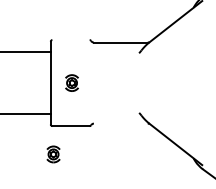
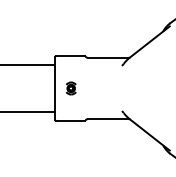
line: (71, 39) -> (70, 55), added
line: (119, 124) -> (107, 119), added
part: (52, 154) -> (56, 142), removed

